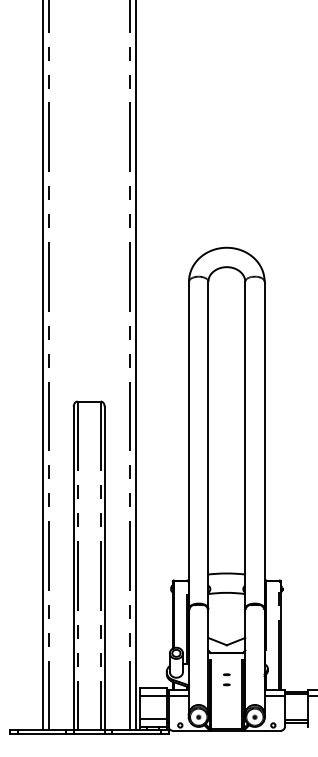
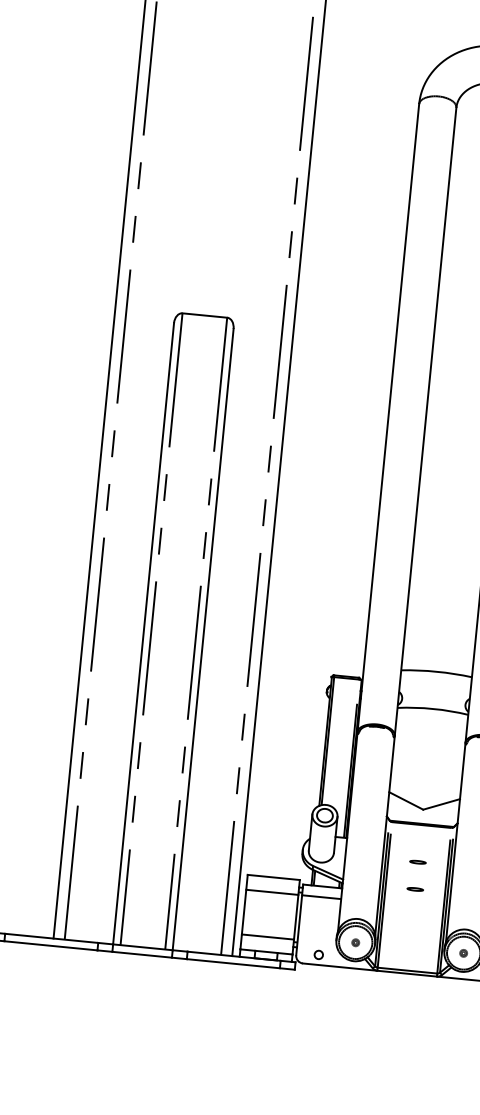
part: (226, 679) -> (416, 875), size x1.4

